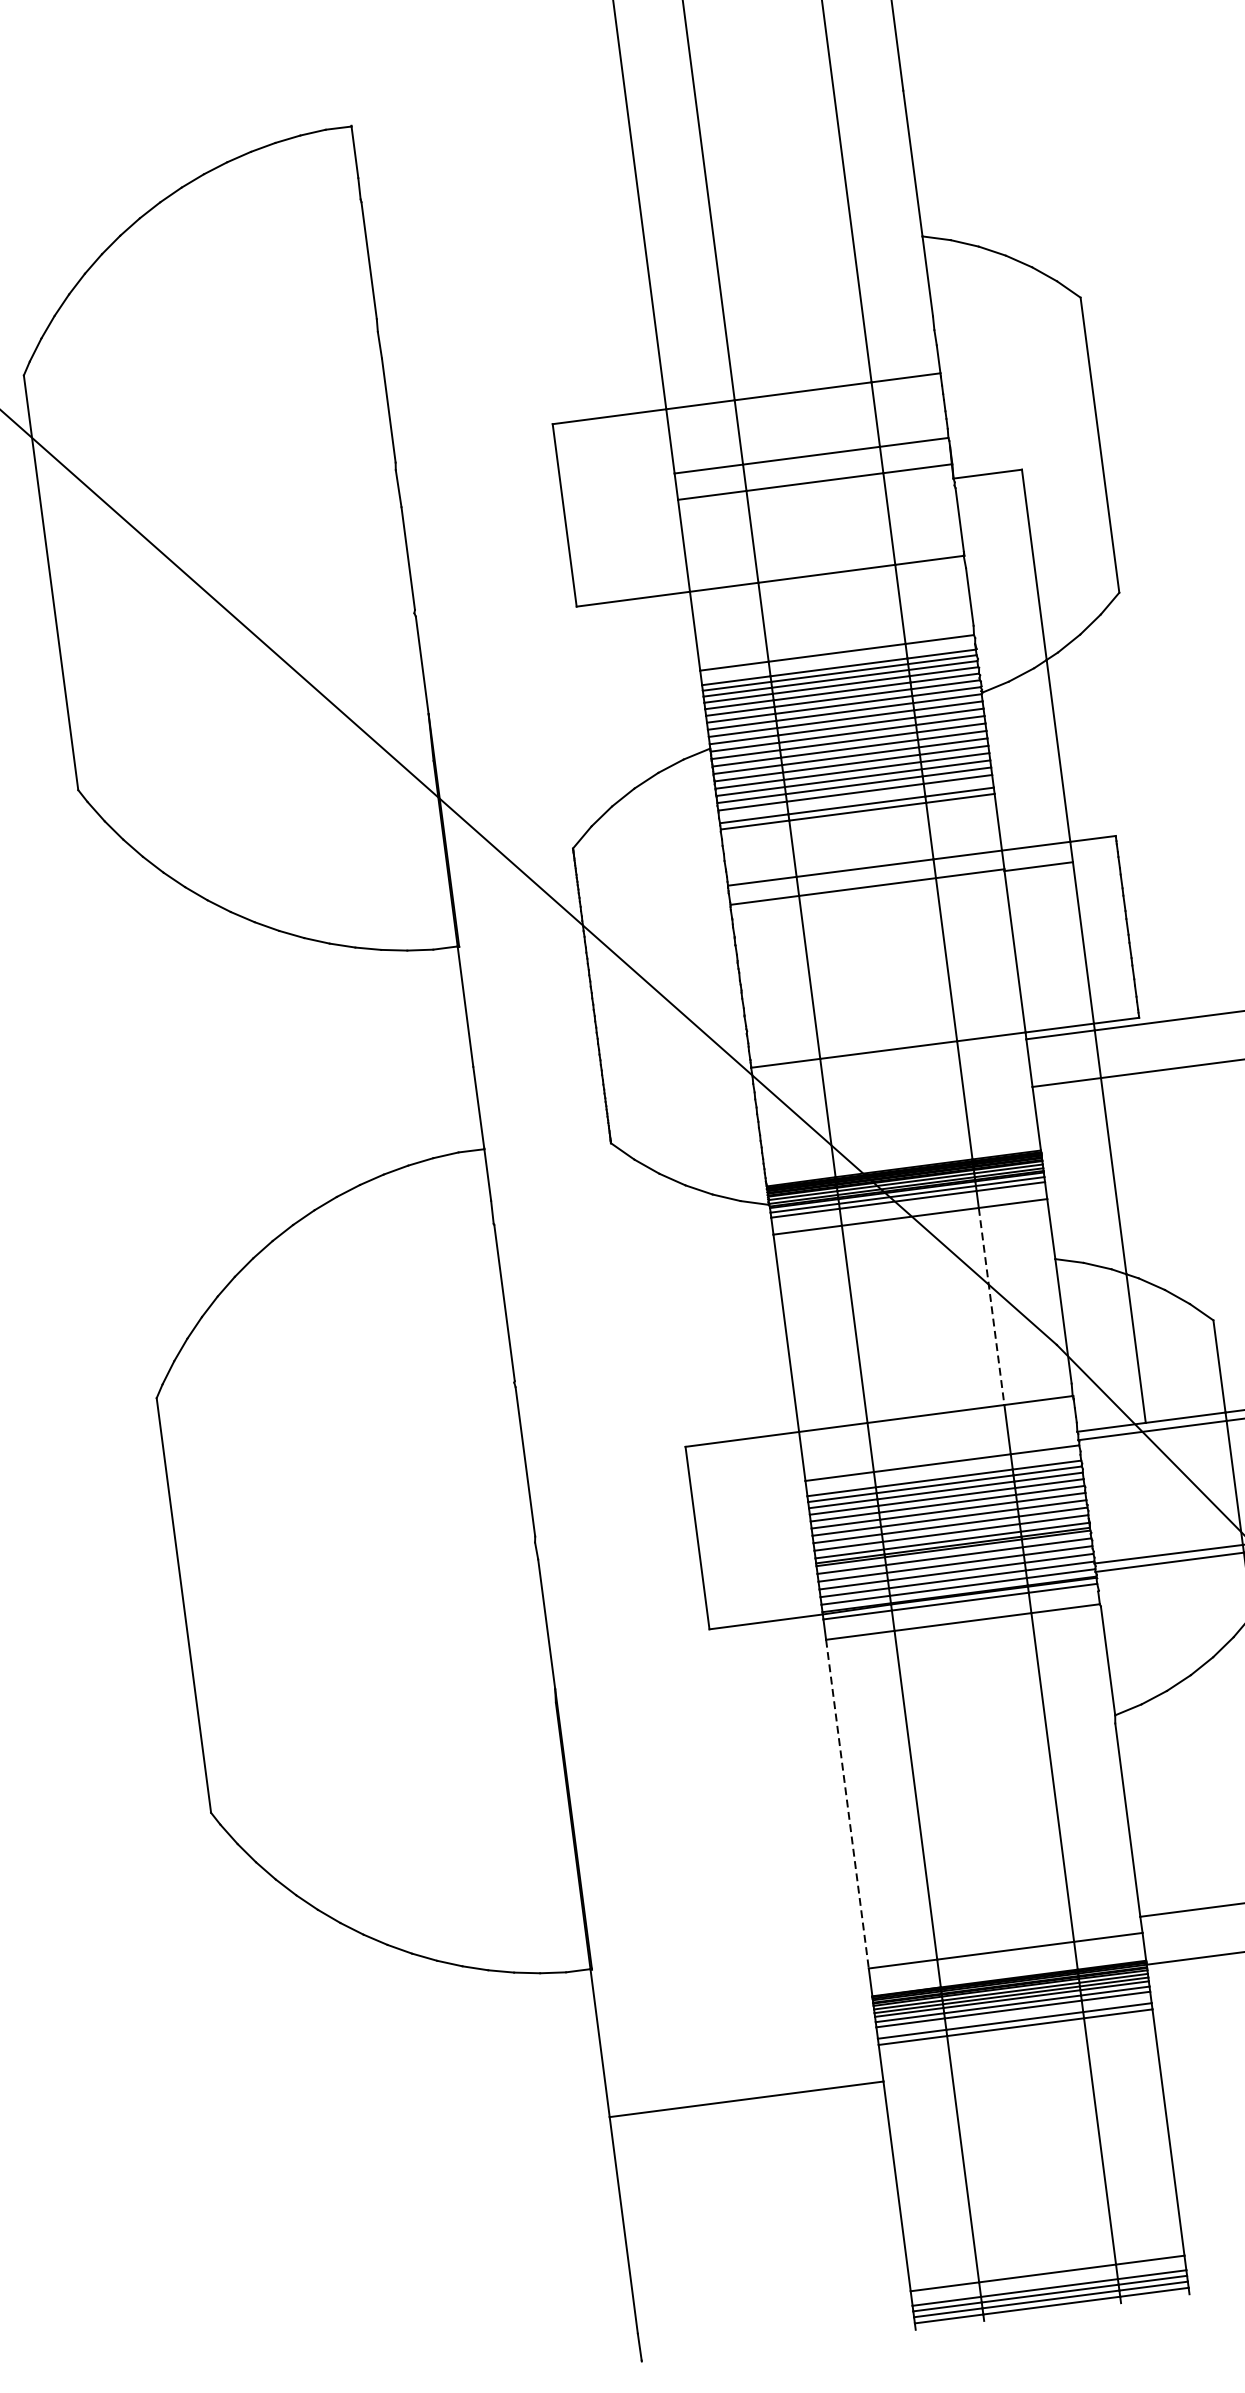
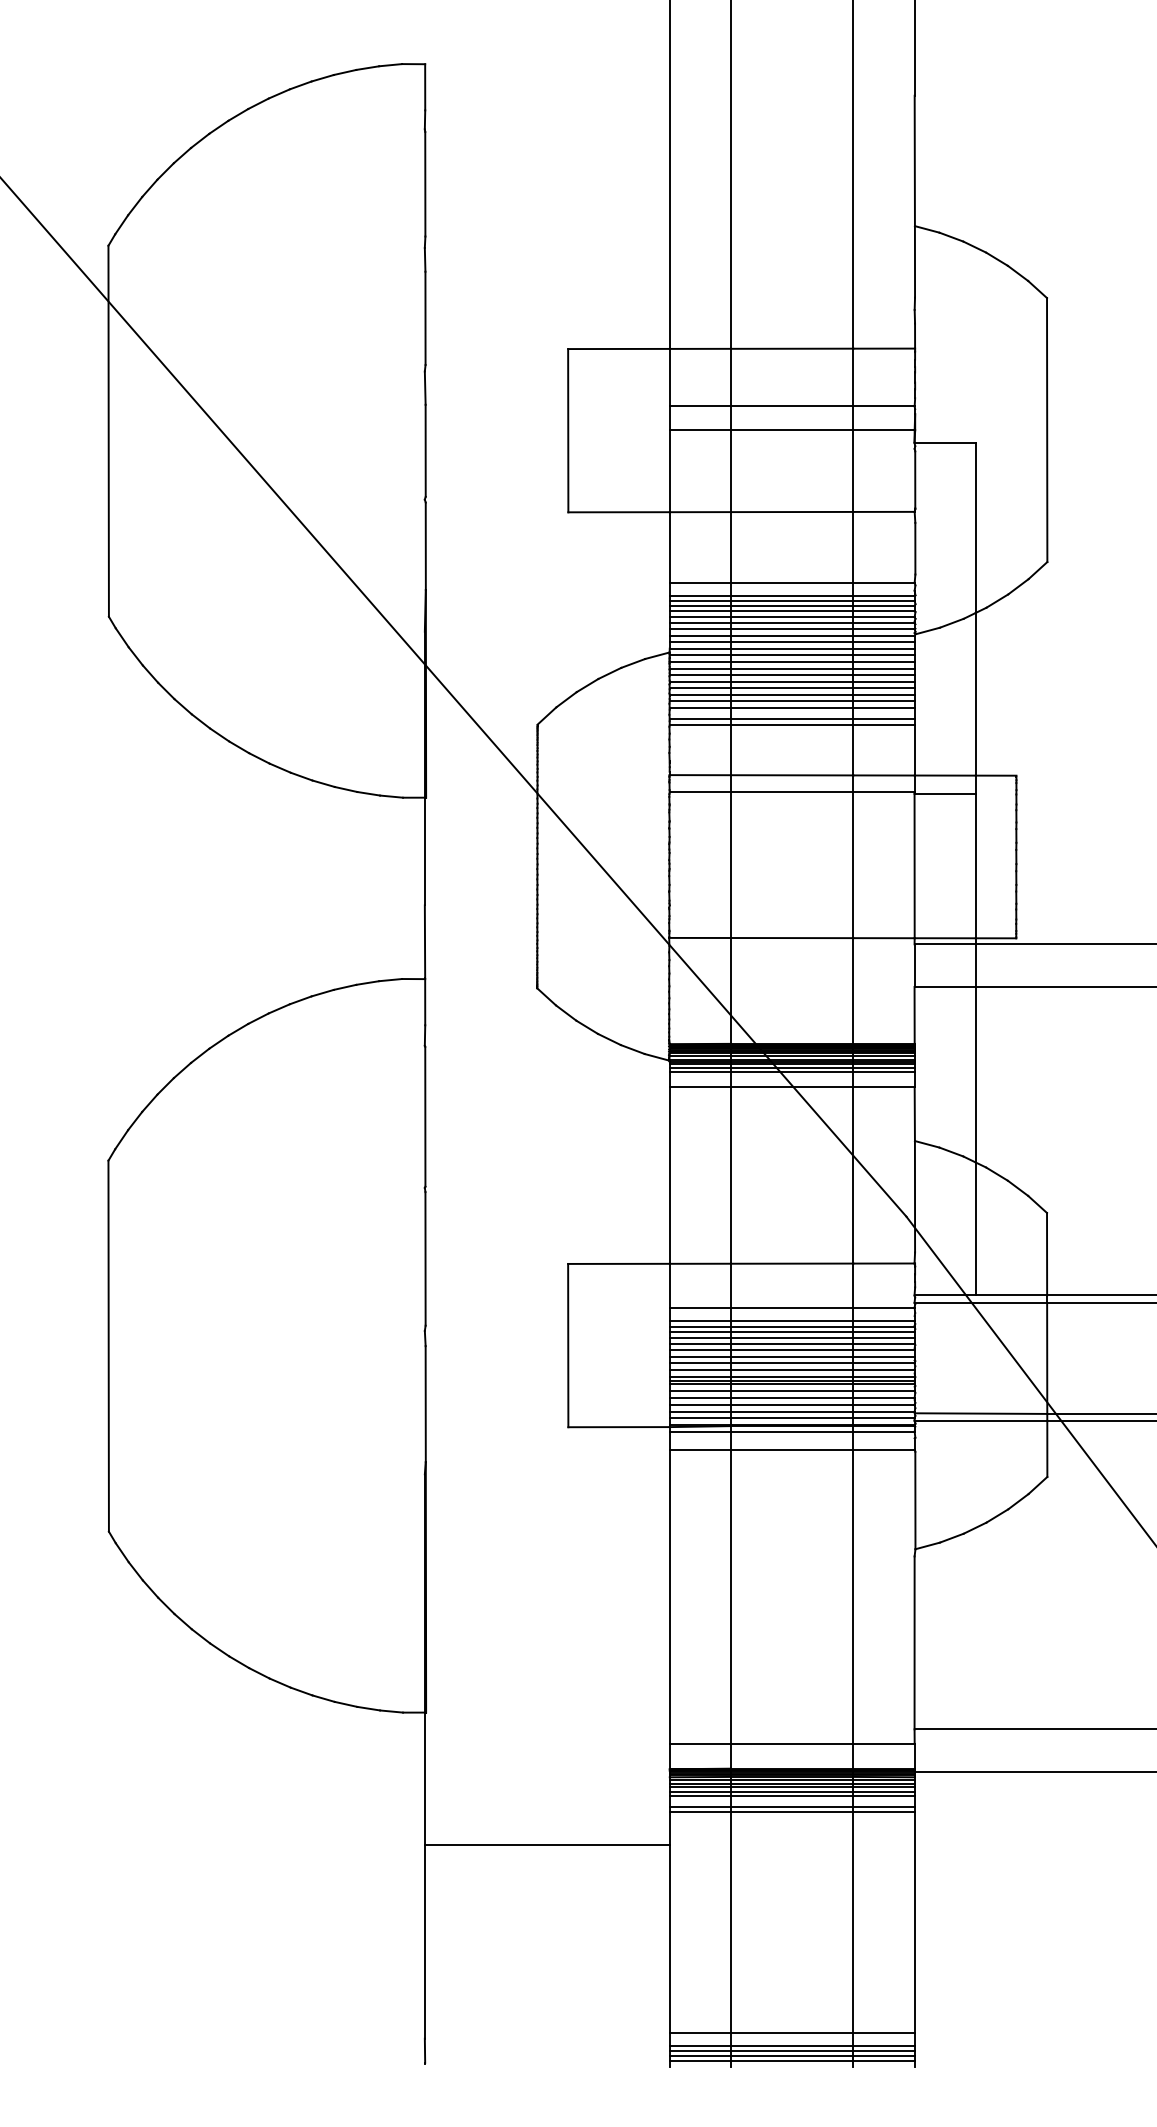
line: (991, 1306) -> (853, 1175), dashed -> solid
line: (847, 1804) -> (669, 1597), dashed -> solid

